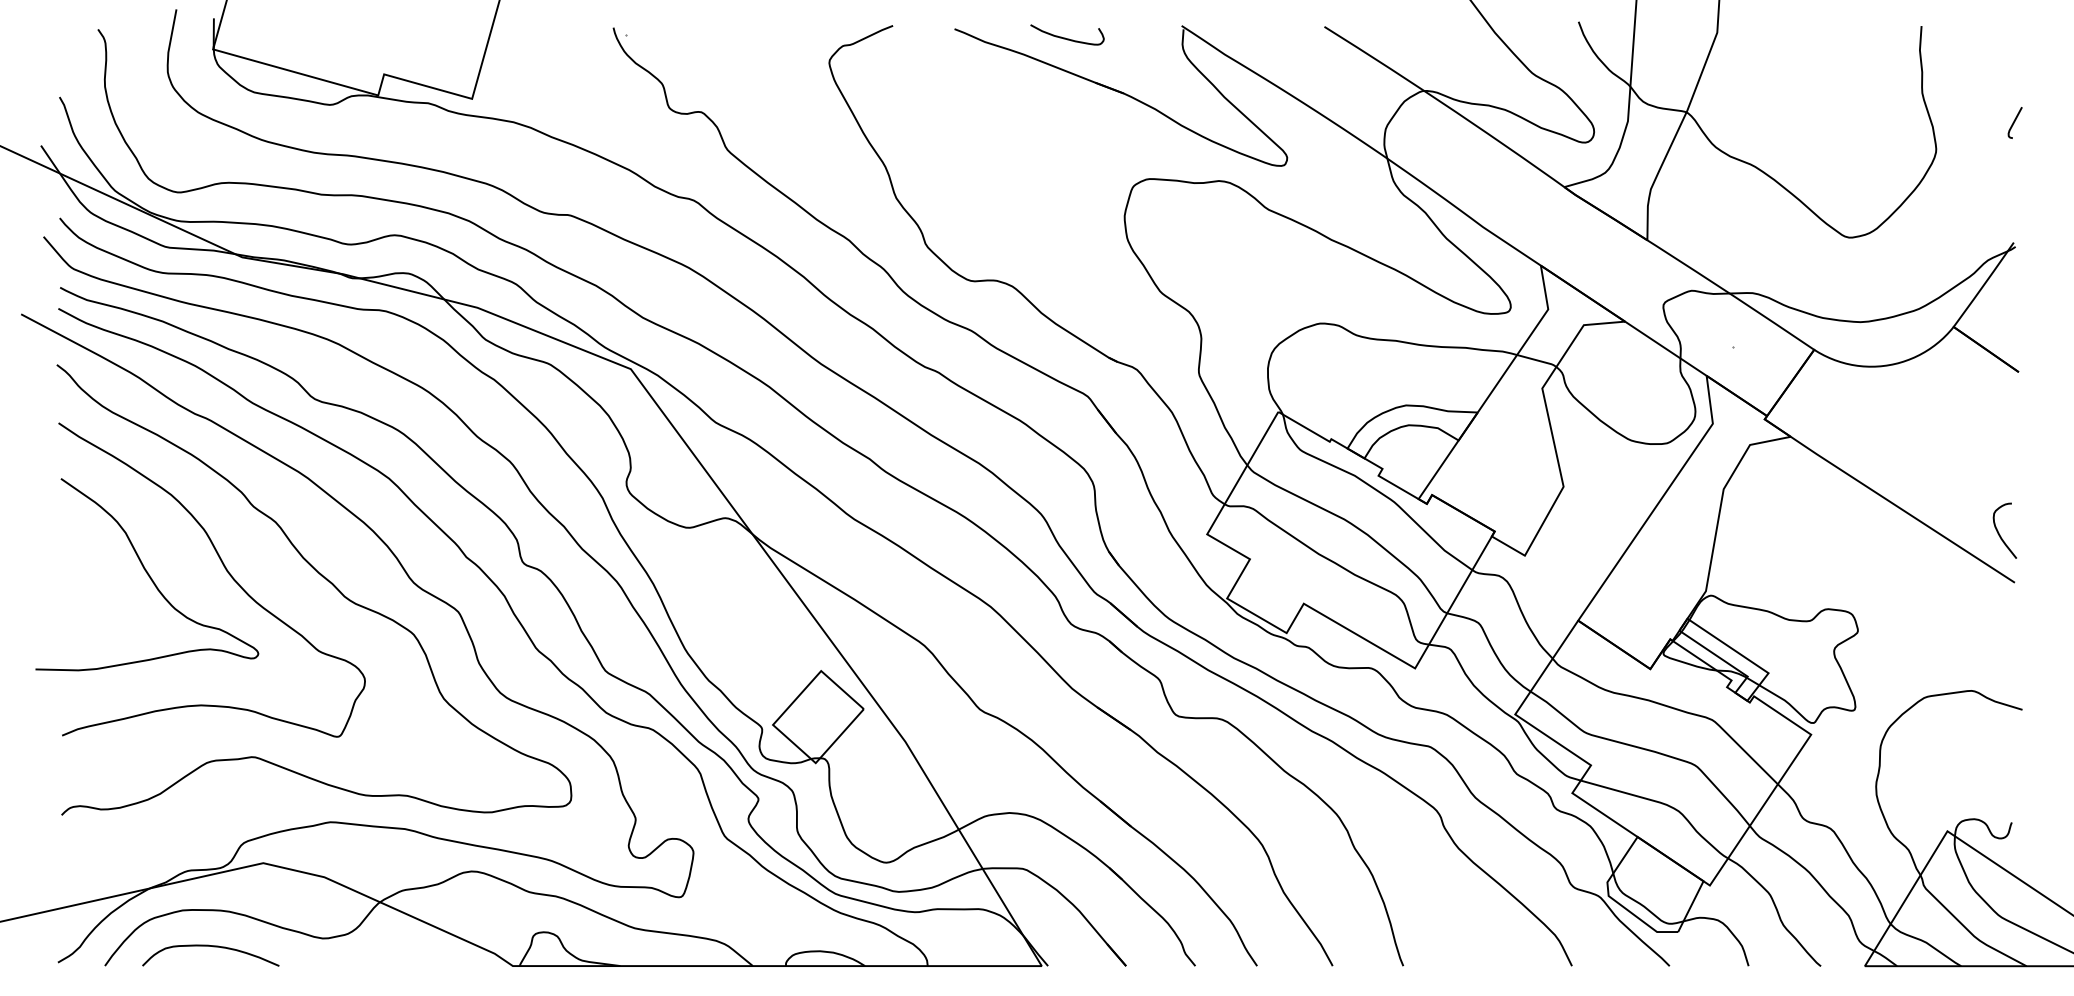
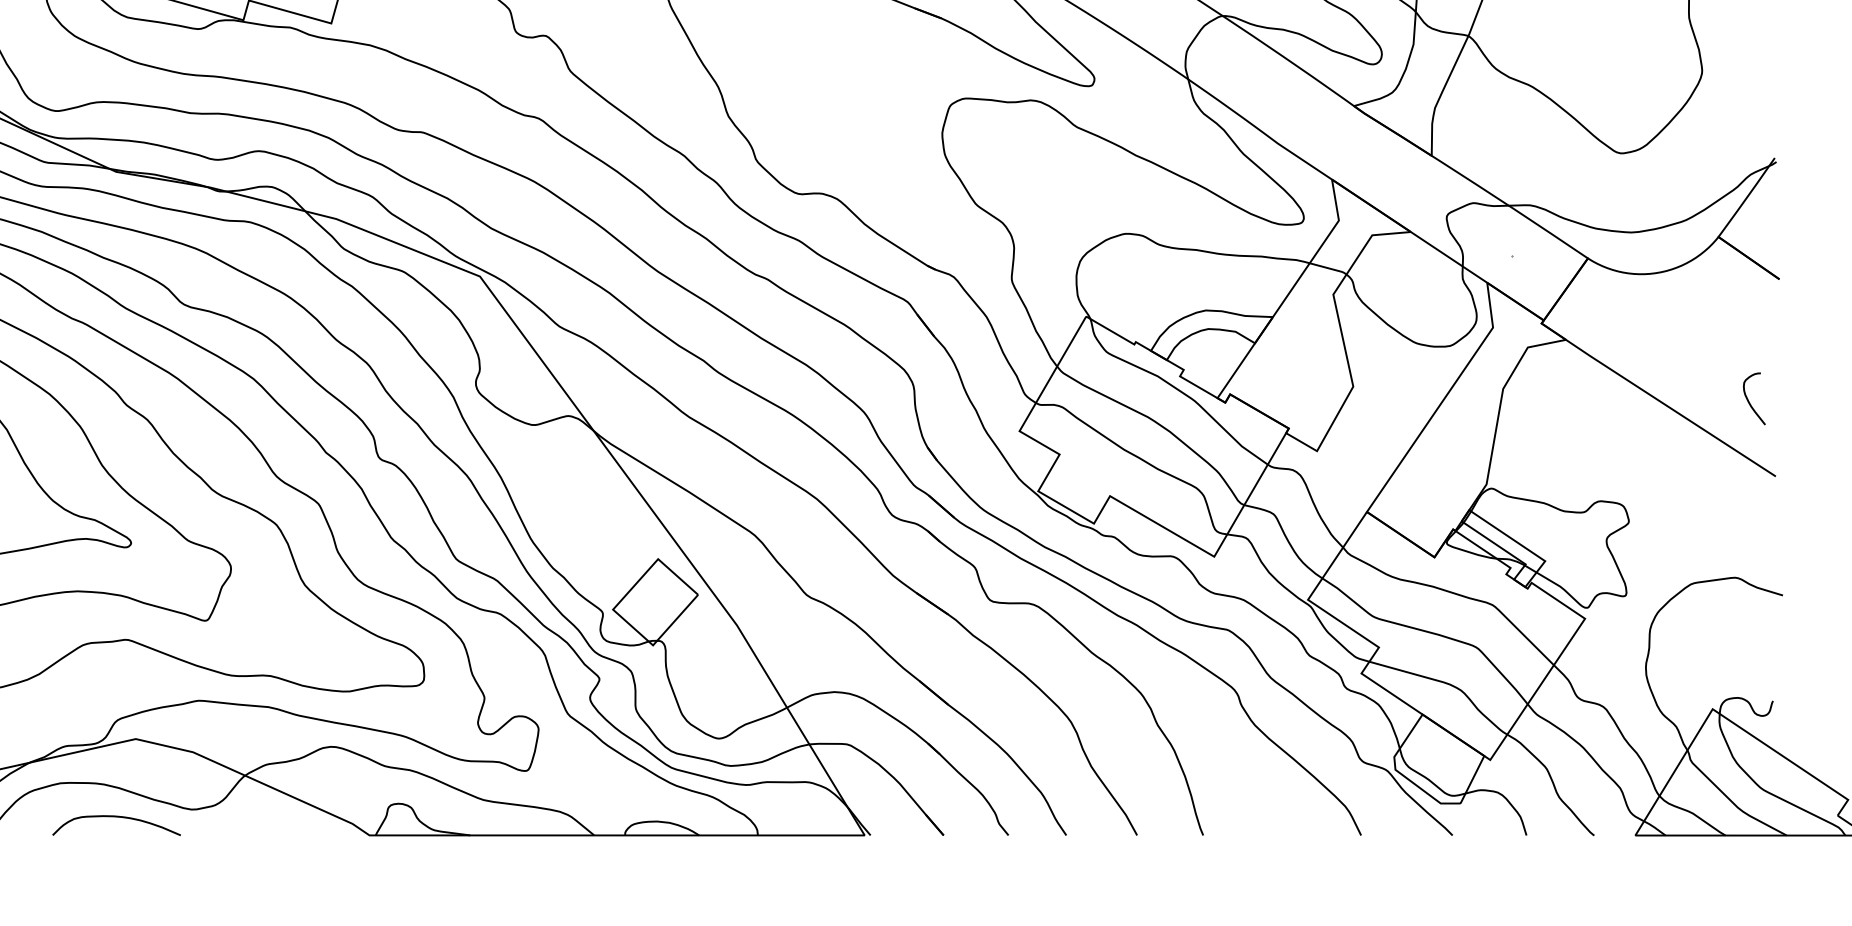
curve: (2014, 122) -> (1775, 45), removed
curve: (1999, 532) -> (1749, 400), moved
curve: (213, 947) -> (119, 818), moved

